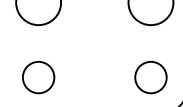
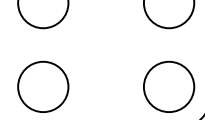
circle: (38, 77) -> (43, 86), size x1.43
circle: (150, 77) -> (168, 86), size x1.43

